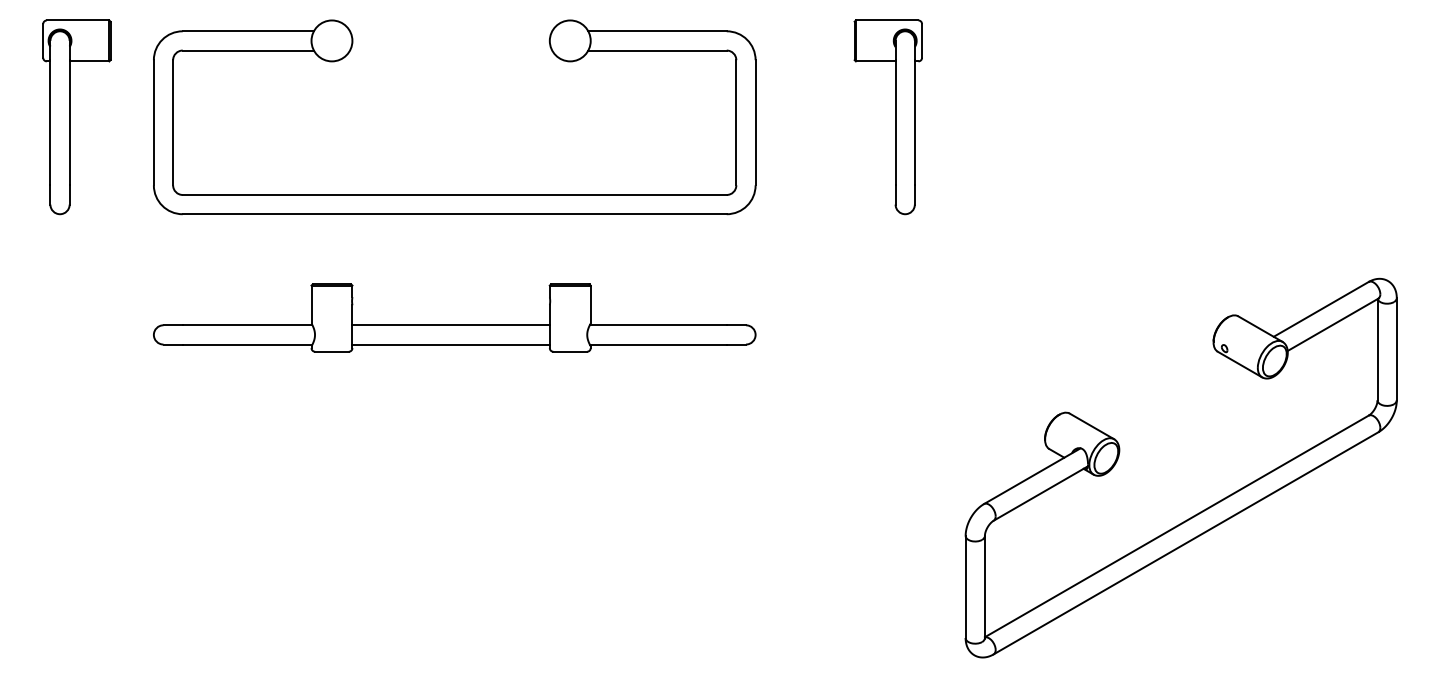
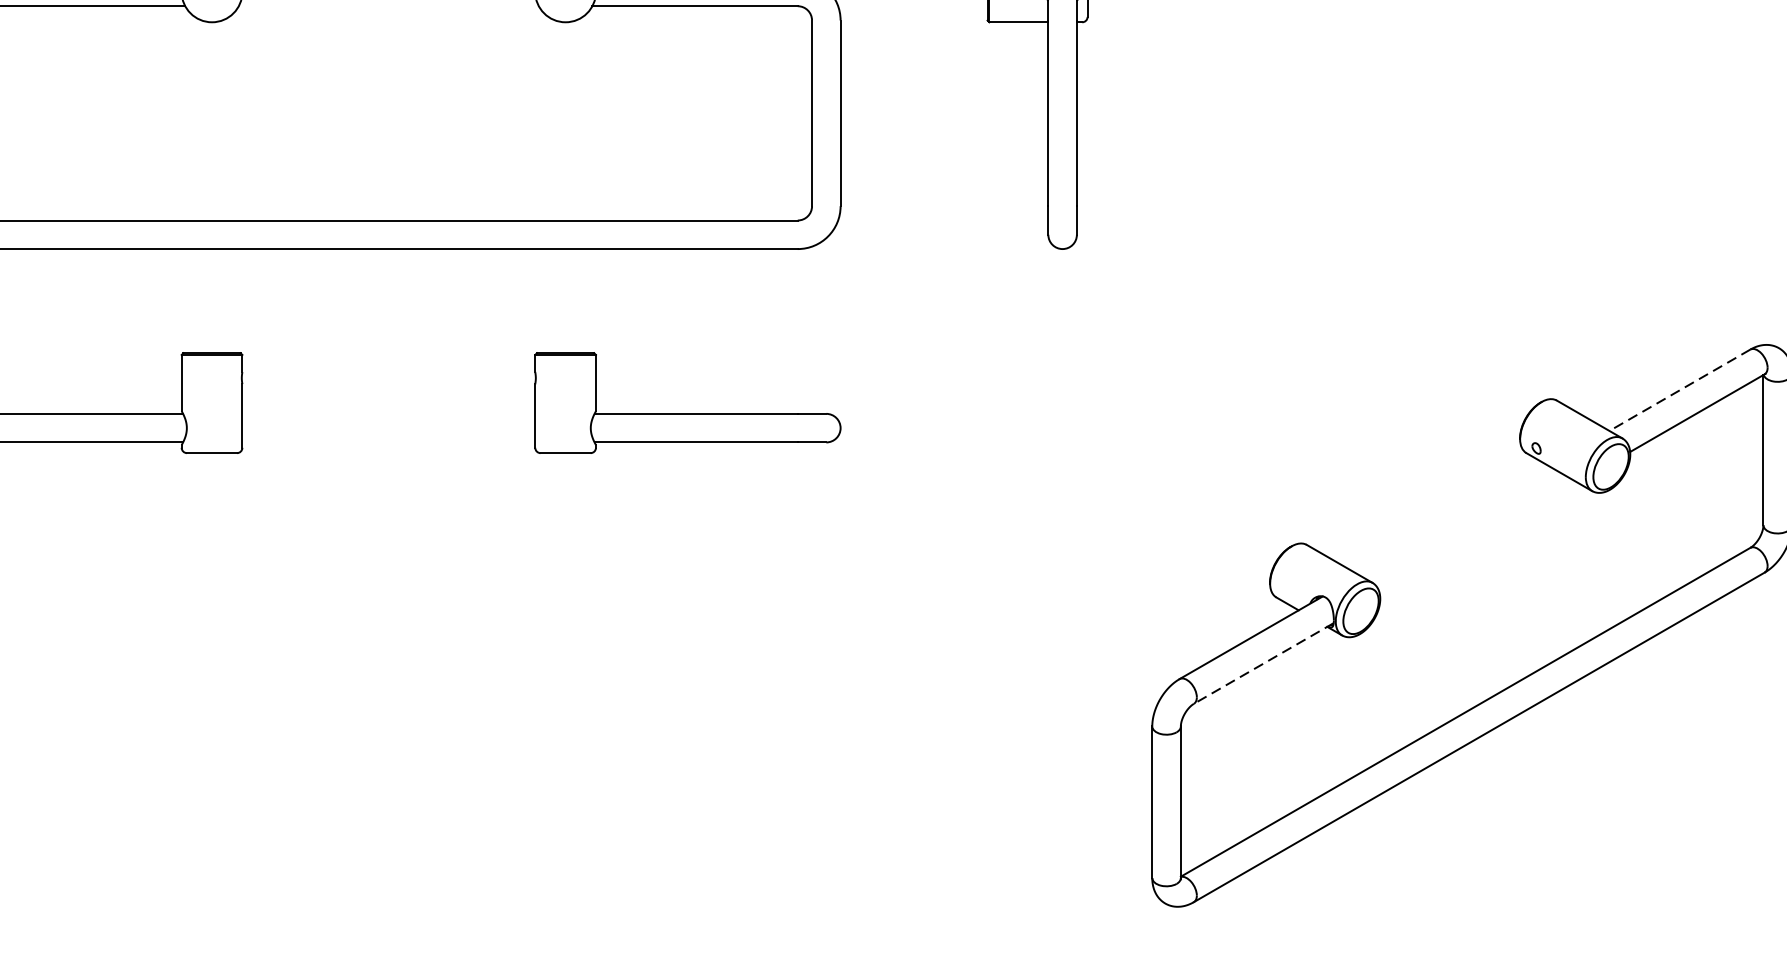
line: (1321, 309) -> (1680, 390), solid -> dashed
line: (450, 325) -> (387, 414), removed
line: (450, 344) -> (387, 442), removed
line: (1040, 493) -> (1263, 663), solid -> dashed

